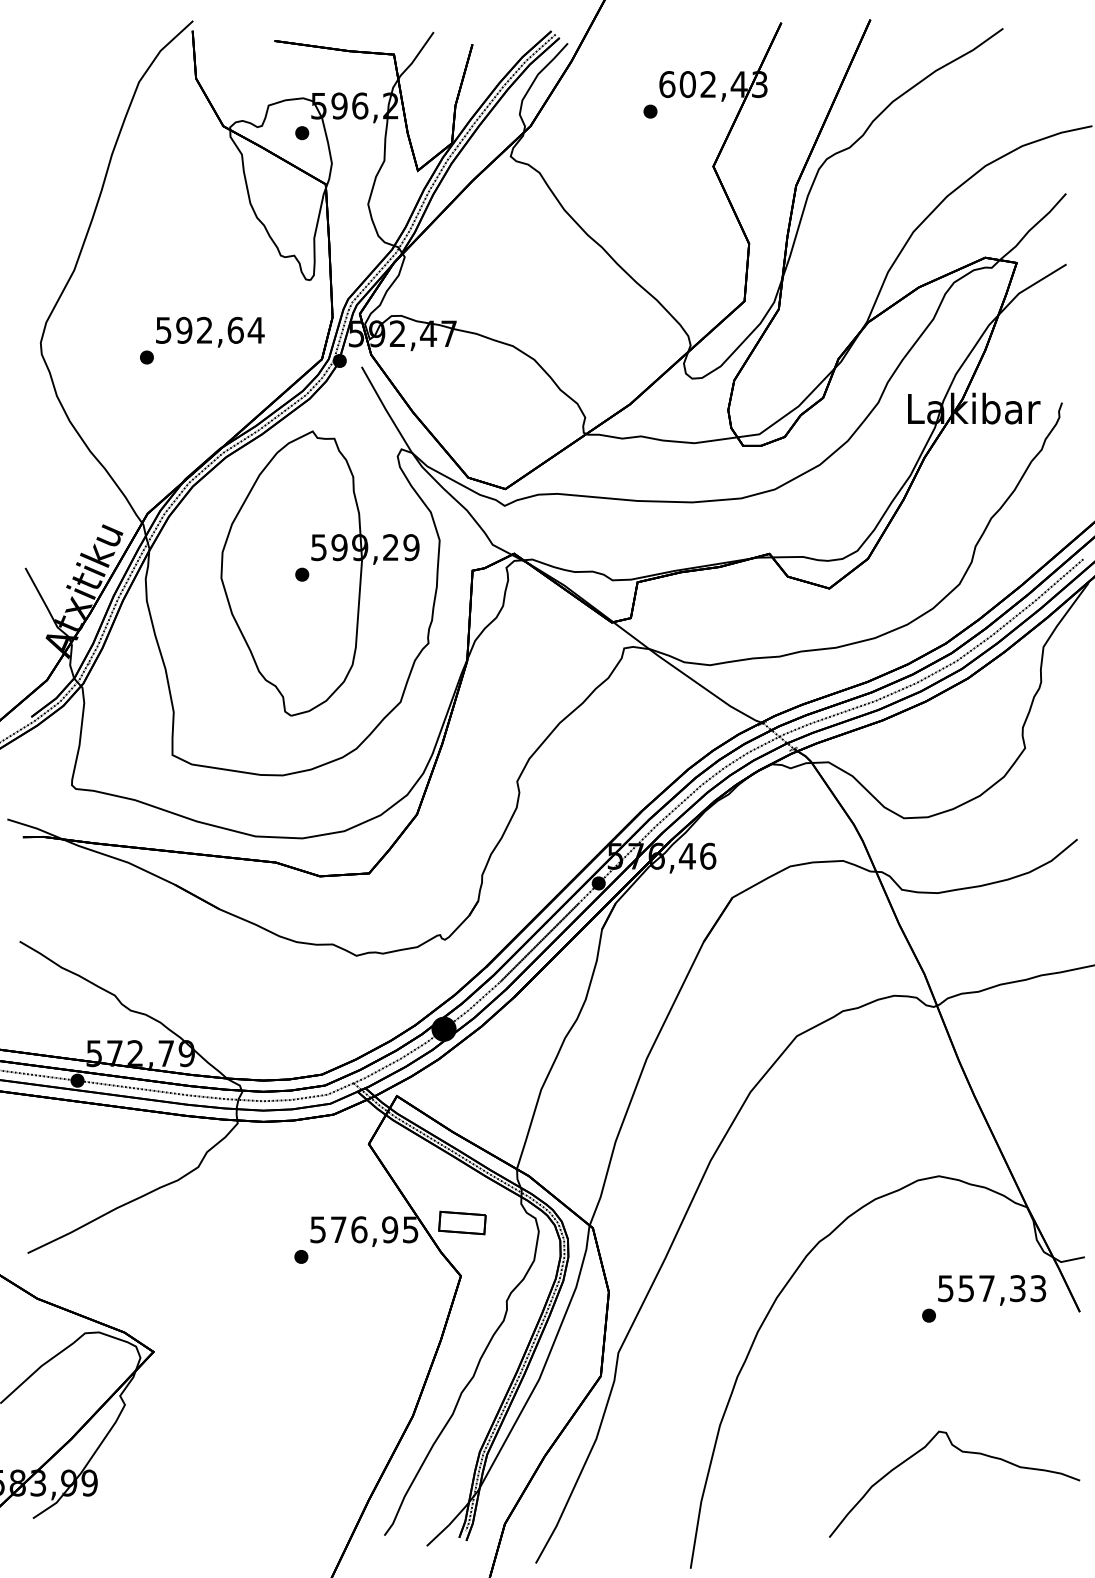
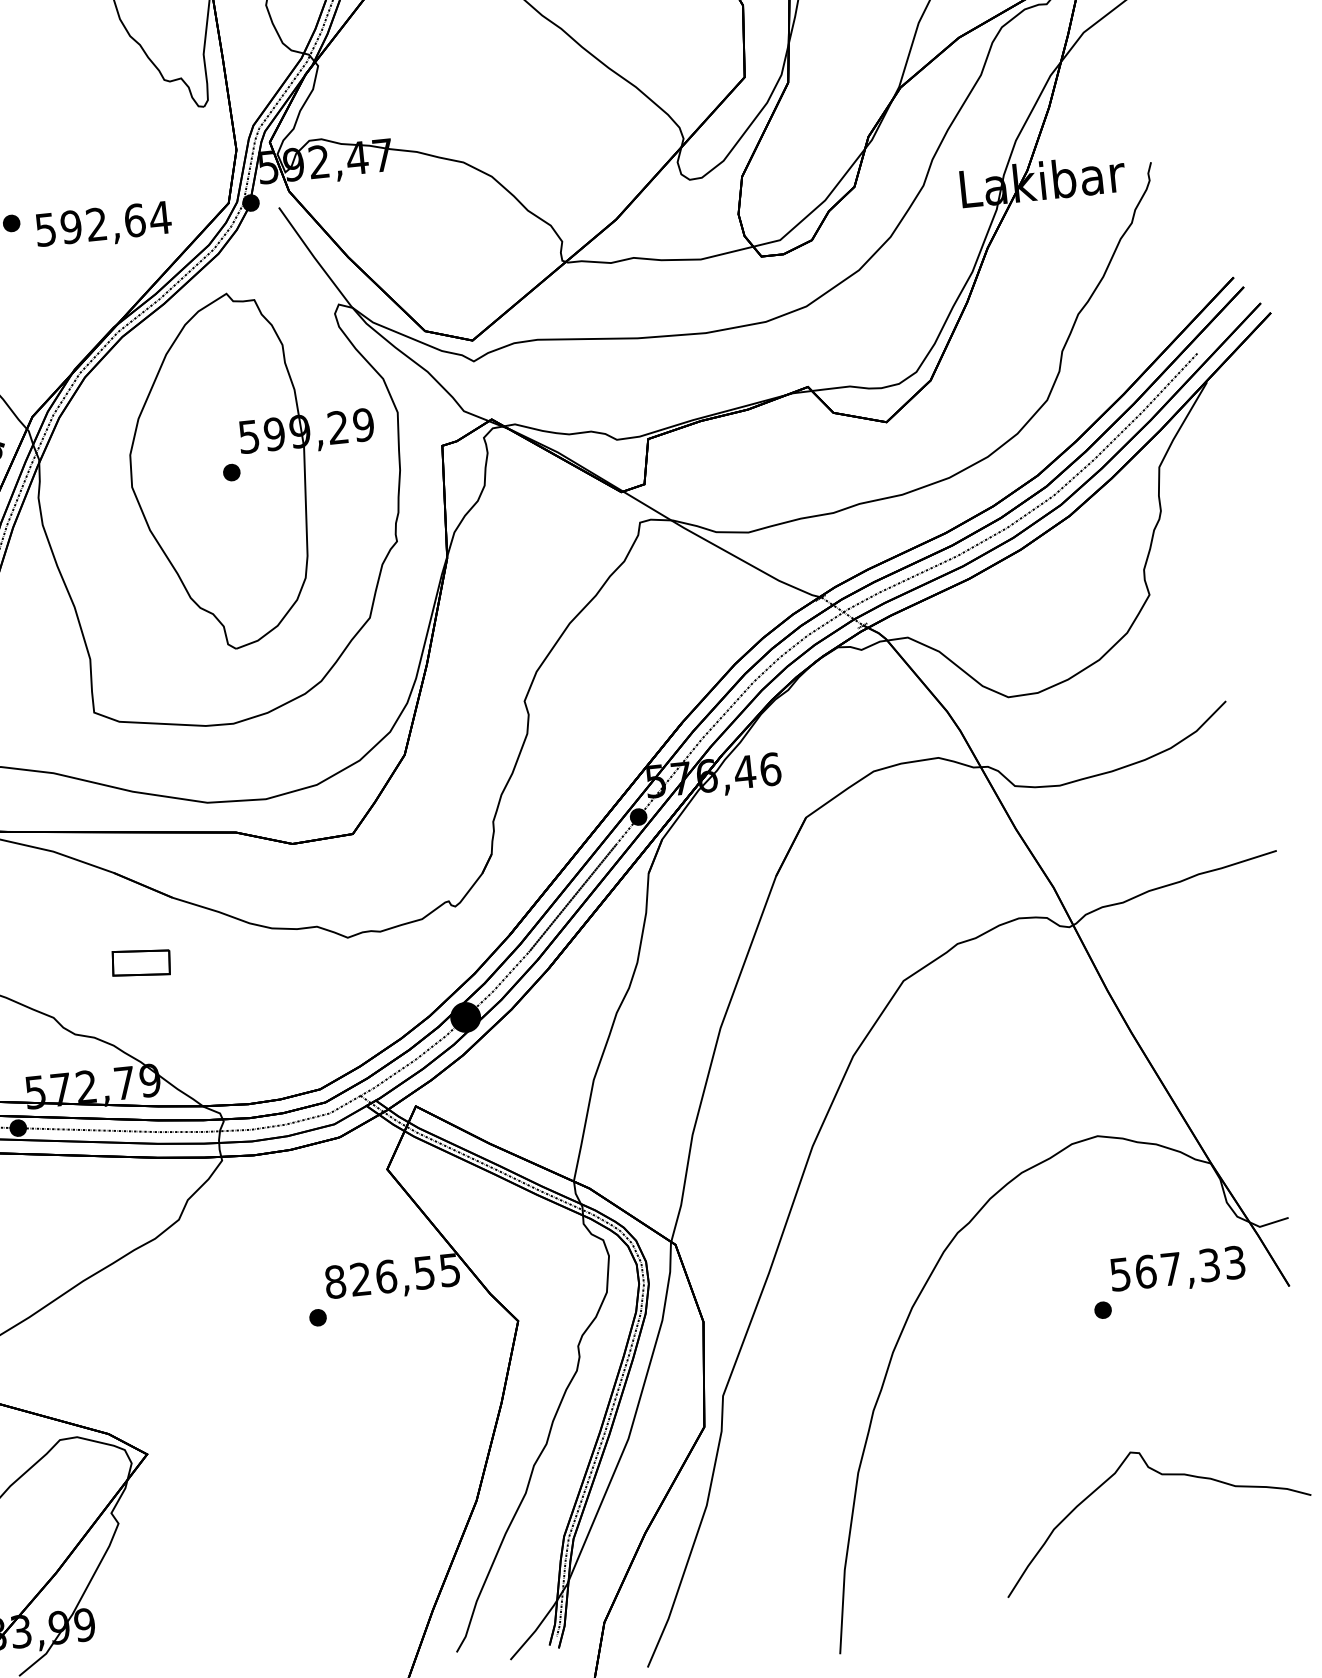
text: (210, 331) -> (103, 225), moved
part: (462, 1222) -> (141, 962), moved
text: (354, 1229) -> (380, 1276), 576,95 -> 826,55
text: (966, 1288) -> (1146, 1271), 557,33 -> 567,33

